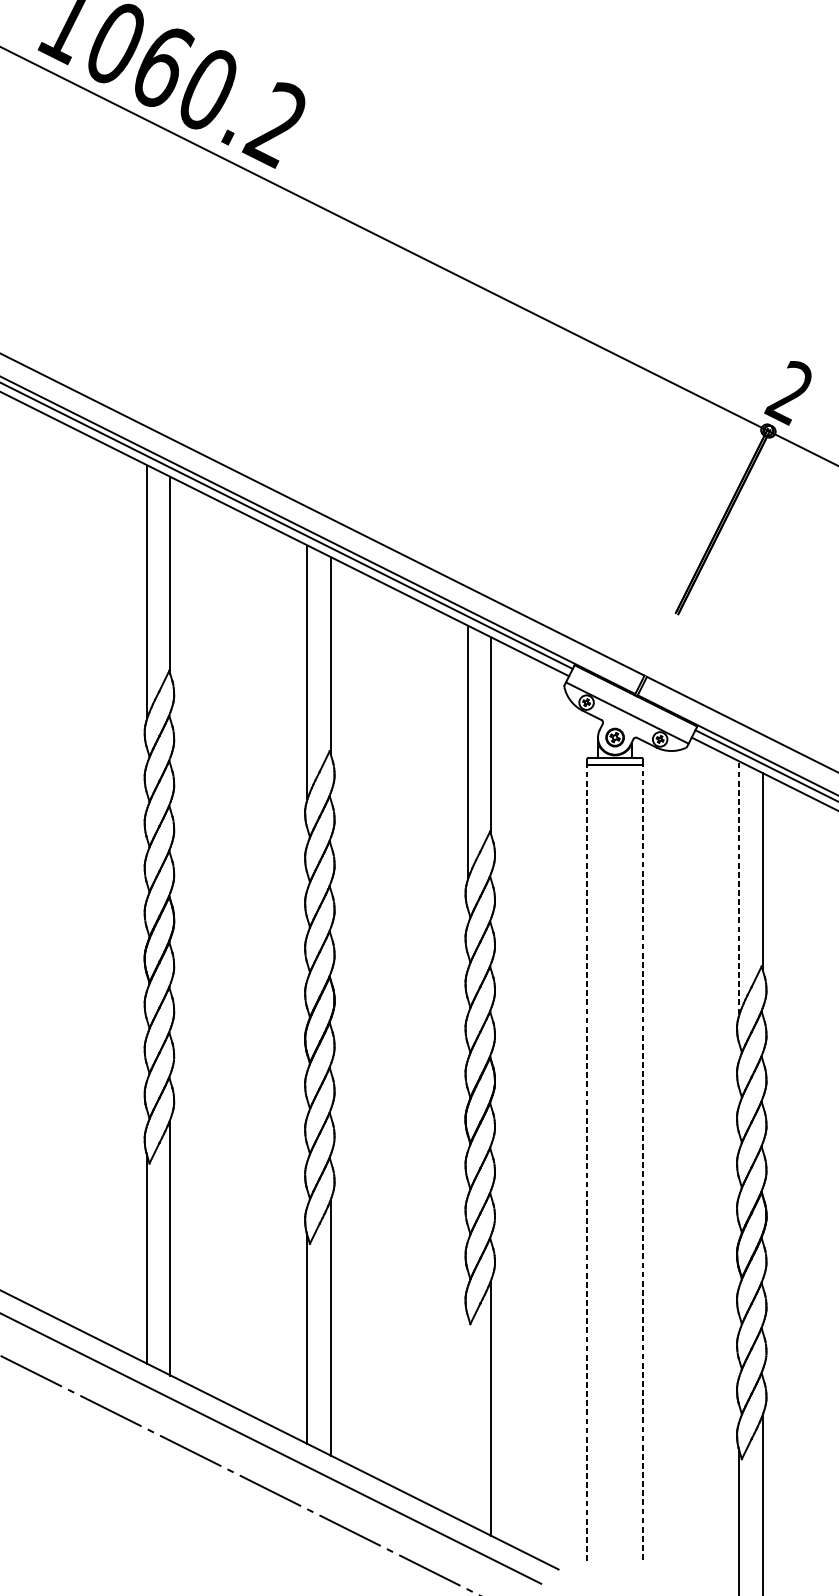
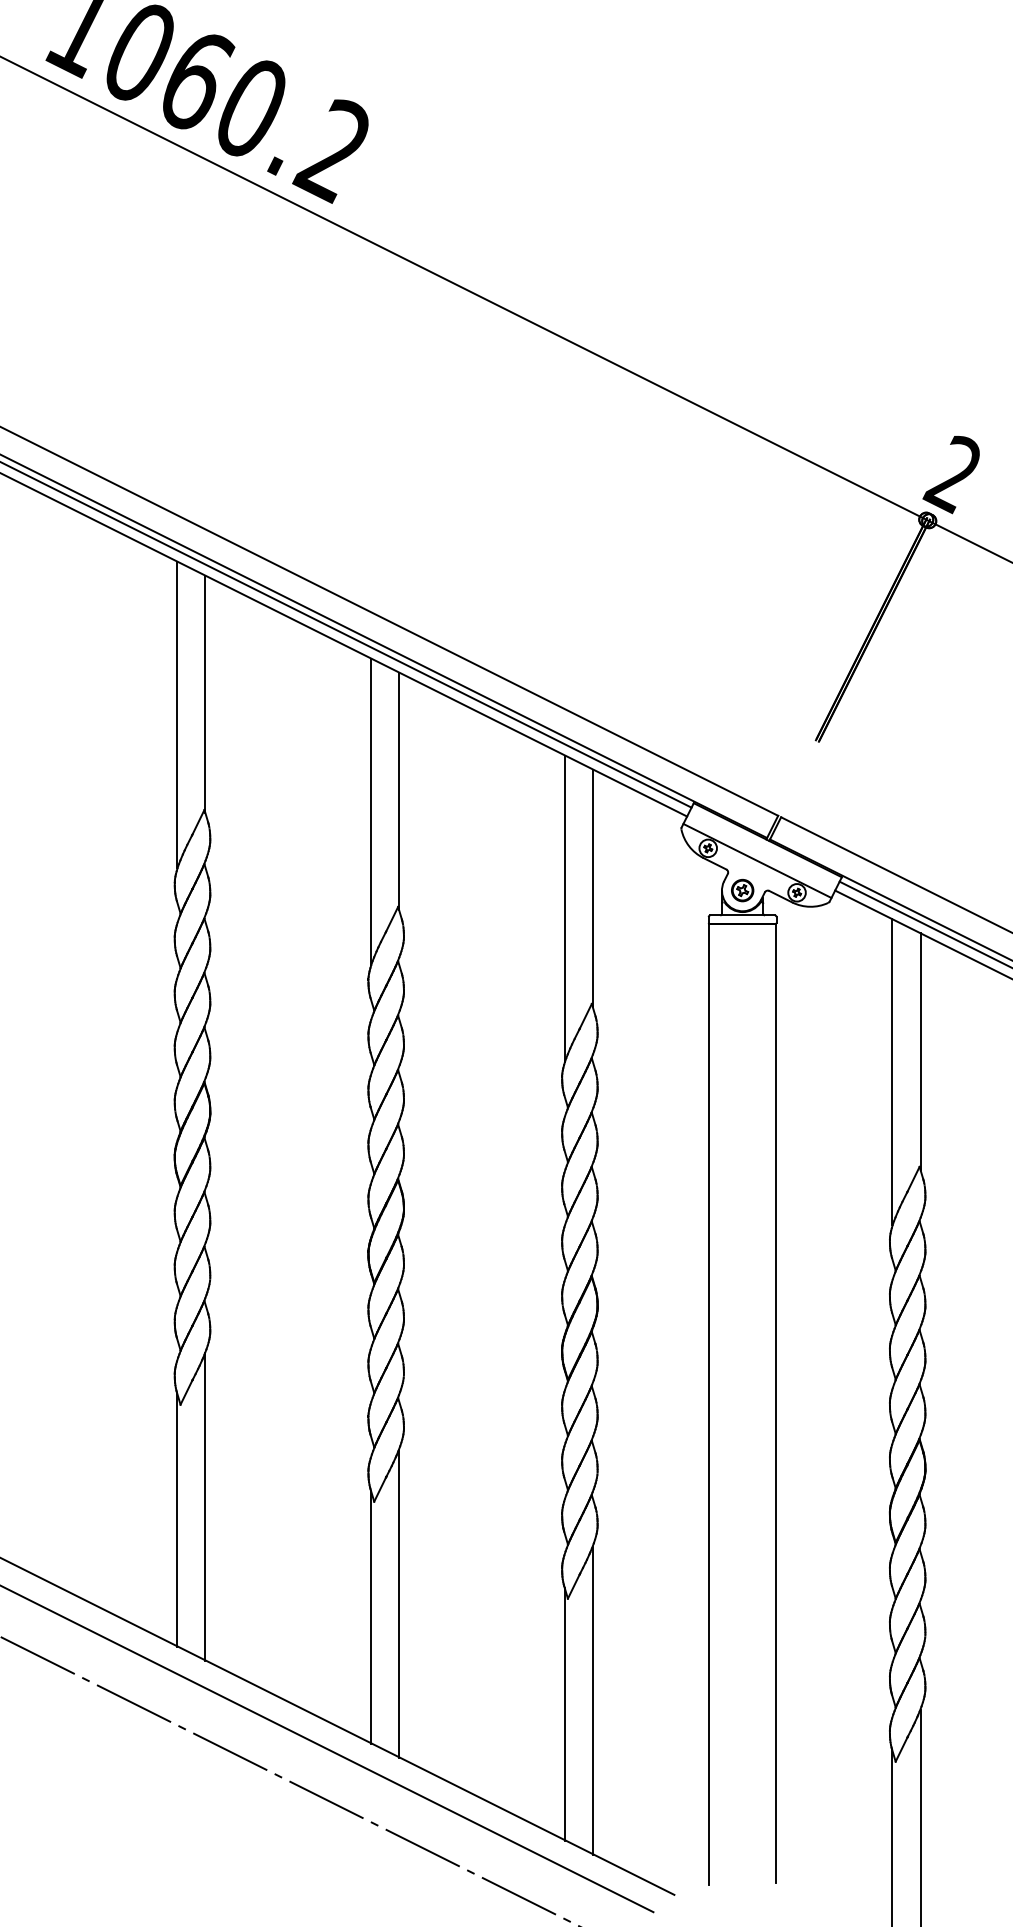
line: (739, 887) -> (892, 1071), dashed -> solid
line: (587, 1162) -> (709, 1403), dashed -> solid
line: (643, 1162) -> (776, 1403), dashed -> solid
line: (467, 1419) -> (564, 1713), added

